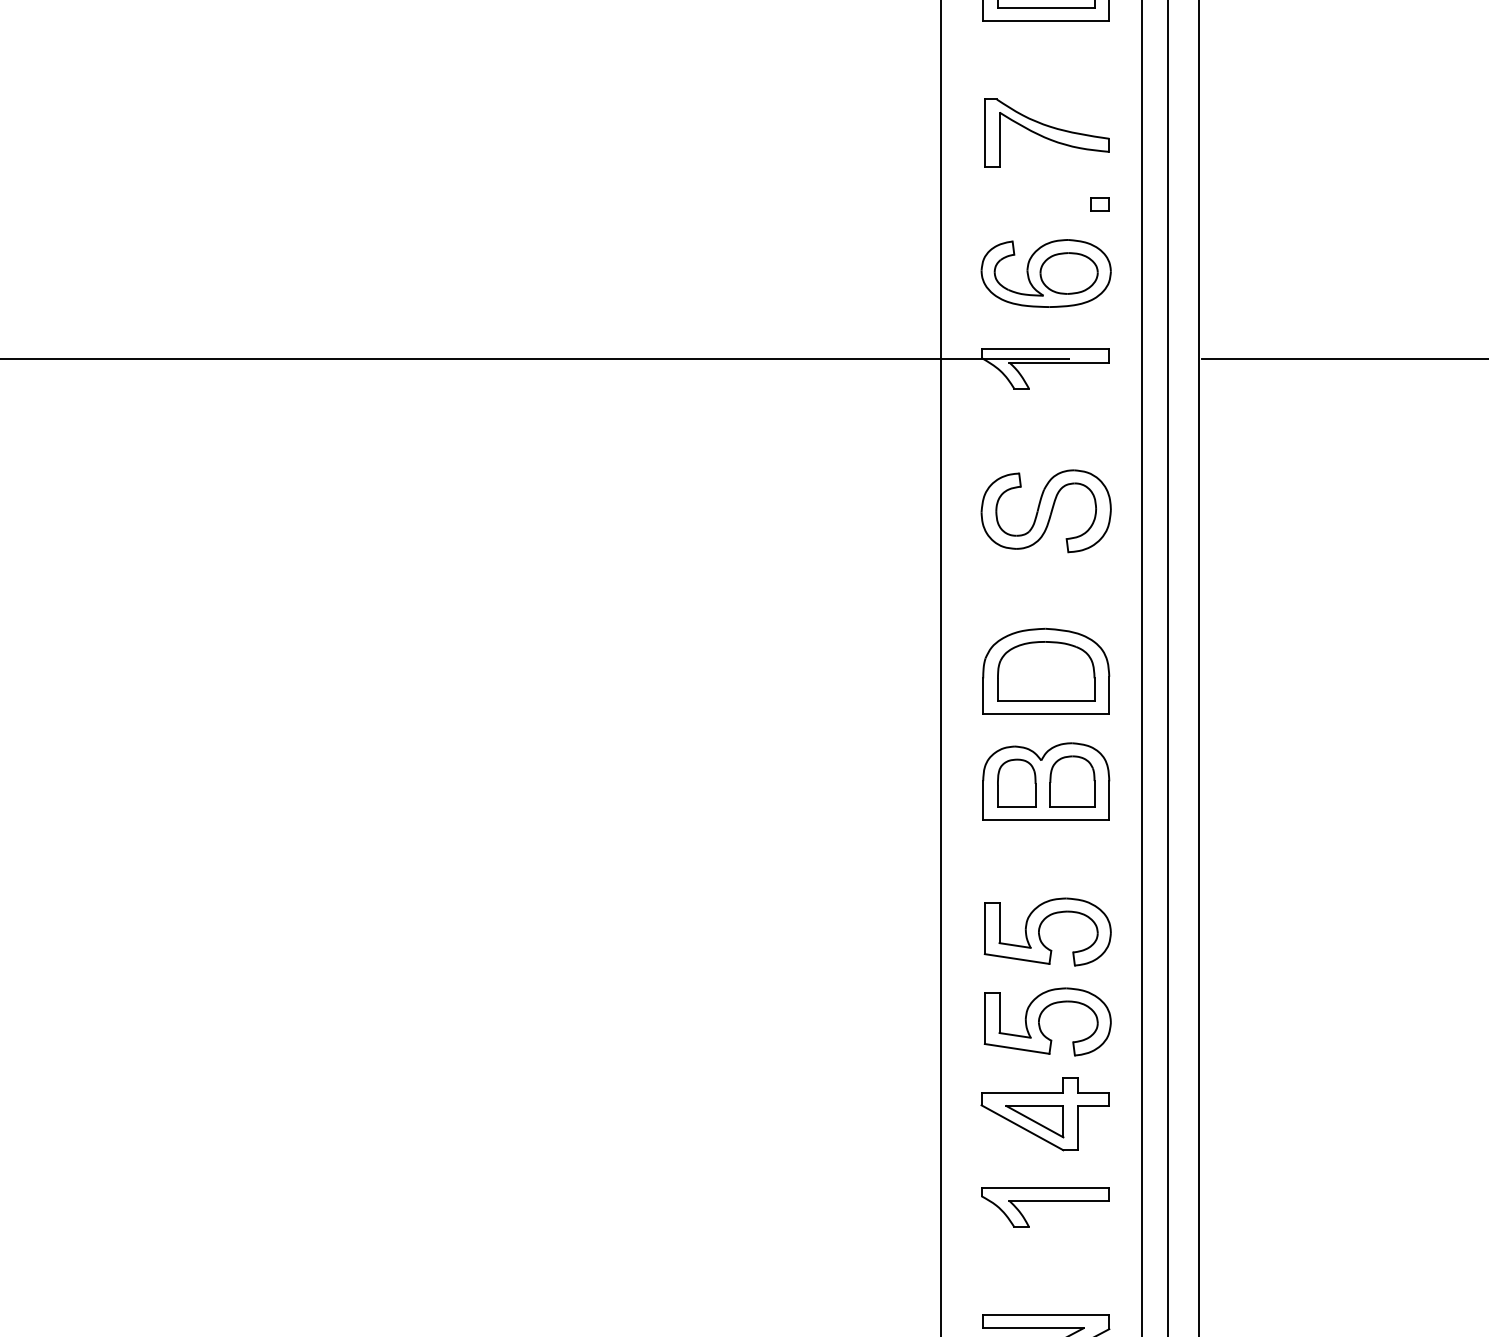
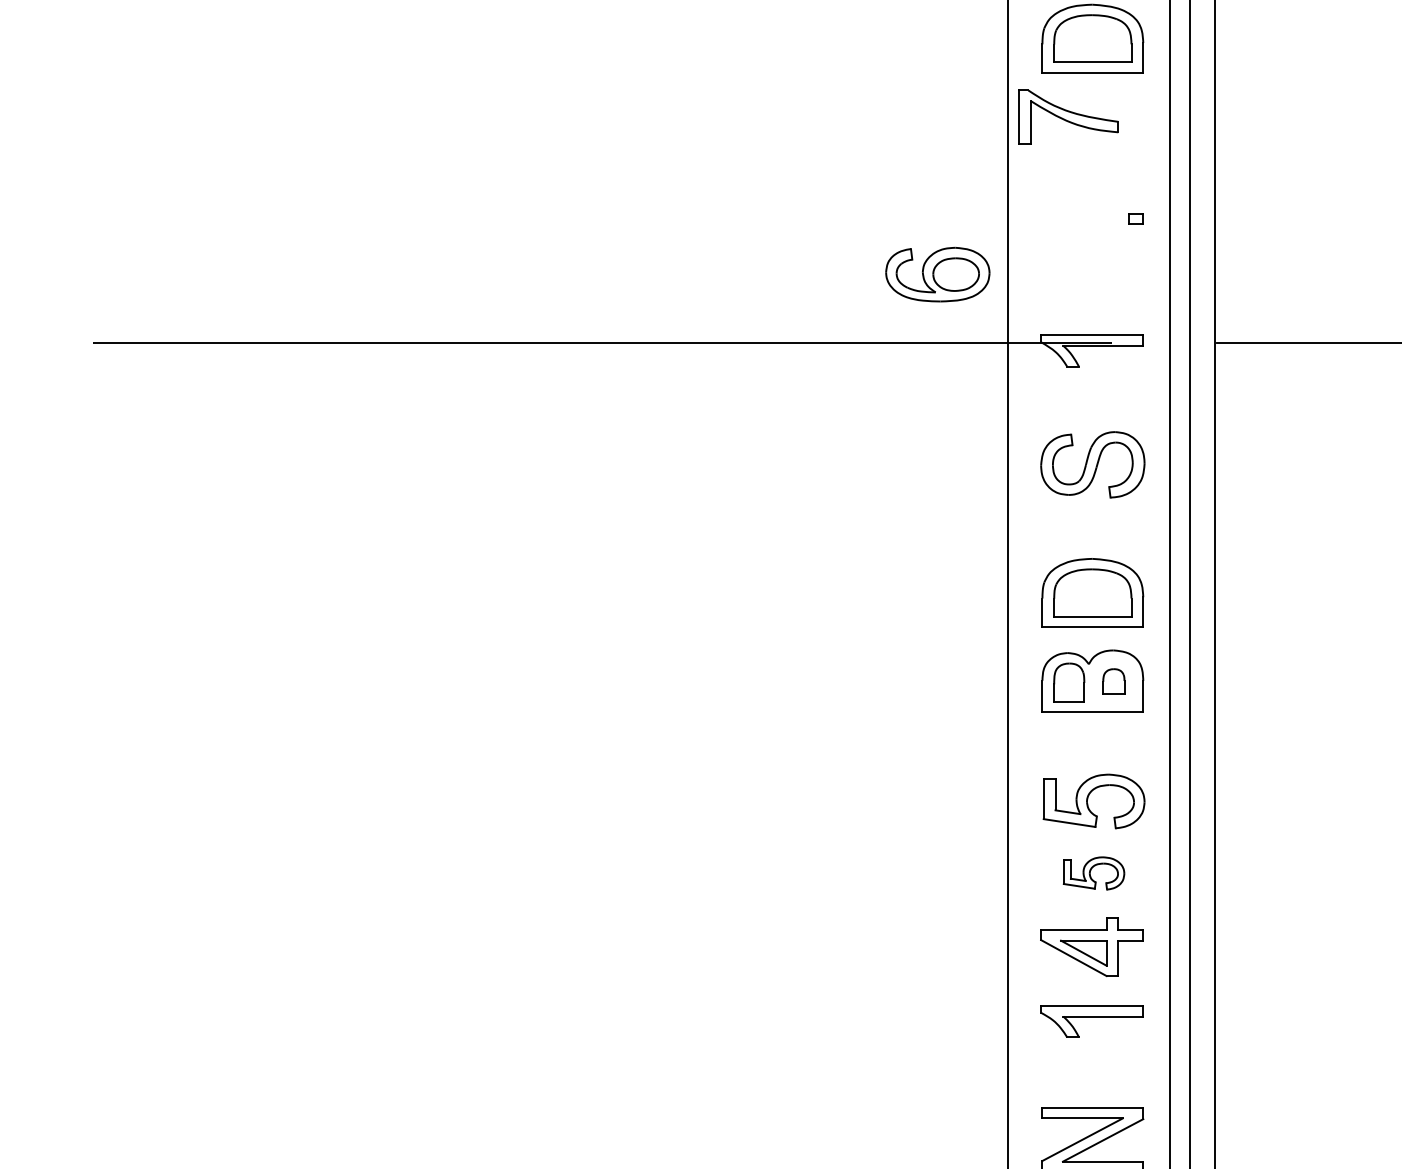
part: (1047, 132) -> (1068, 116), moved
part: (1045, 273) -> (937, 274), moved
part: (1072, 782) -> (1113, 681), size x0.6
part: (1047, 1022) -> (1093, 873), size x0.6

